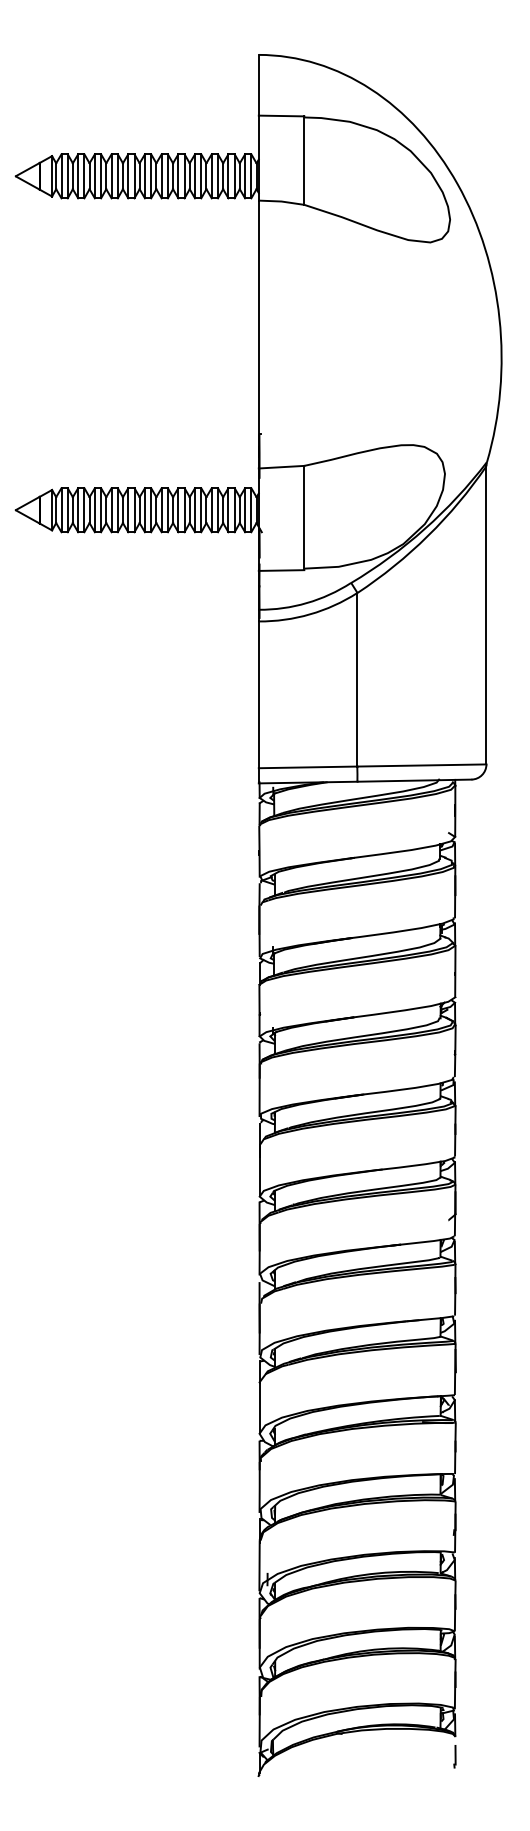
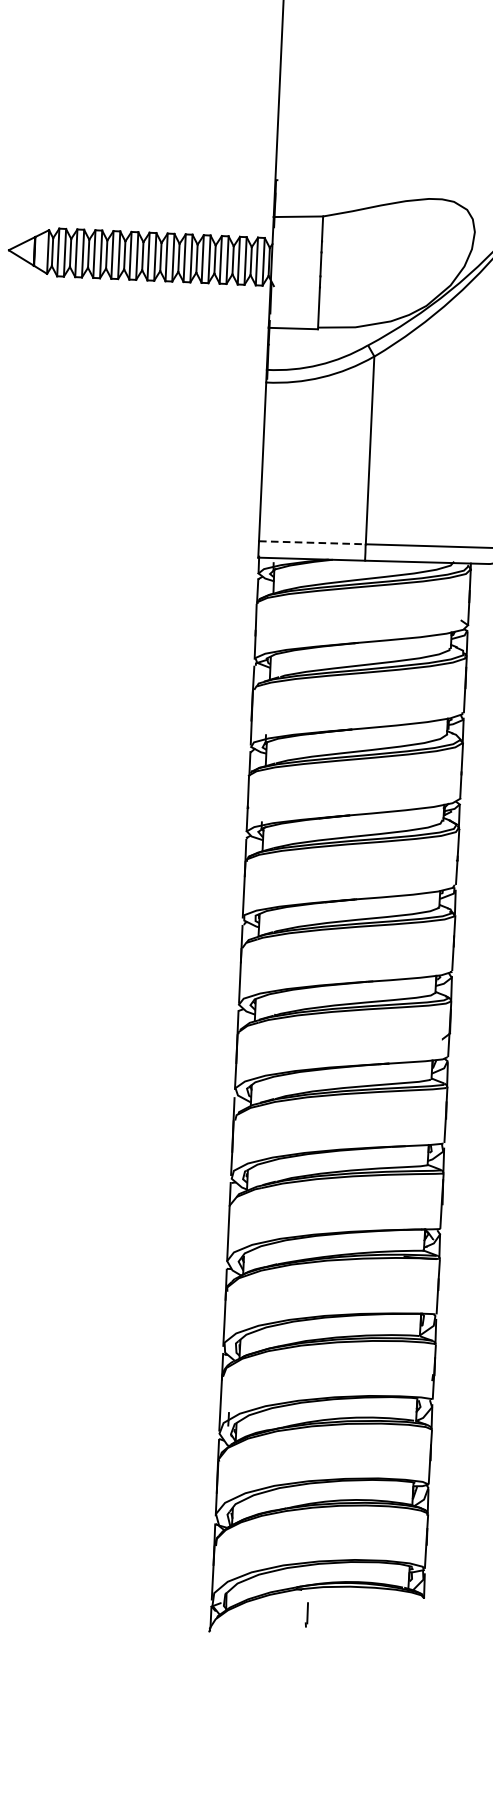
line: (308, 767) -> (312, 542), solid -> dashed
line: (454, 1756) -> (306, 1614), moved

